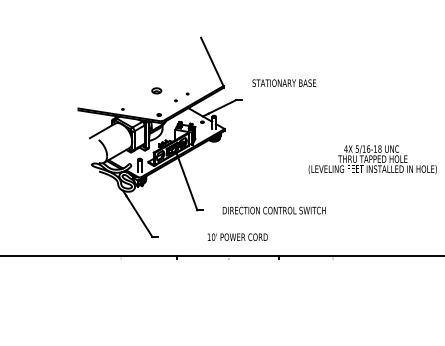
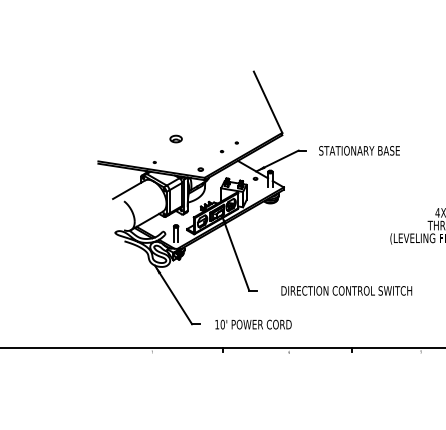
text: (284, 82) -> (359, 149), moved
part: (156, 90) -> (175, 138), moved
text: (237, 236) -> (253, 323), moved

